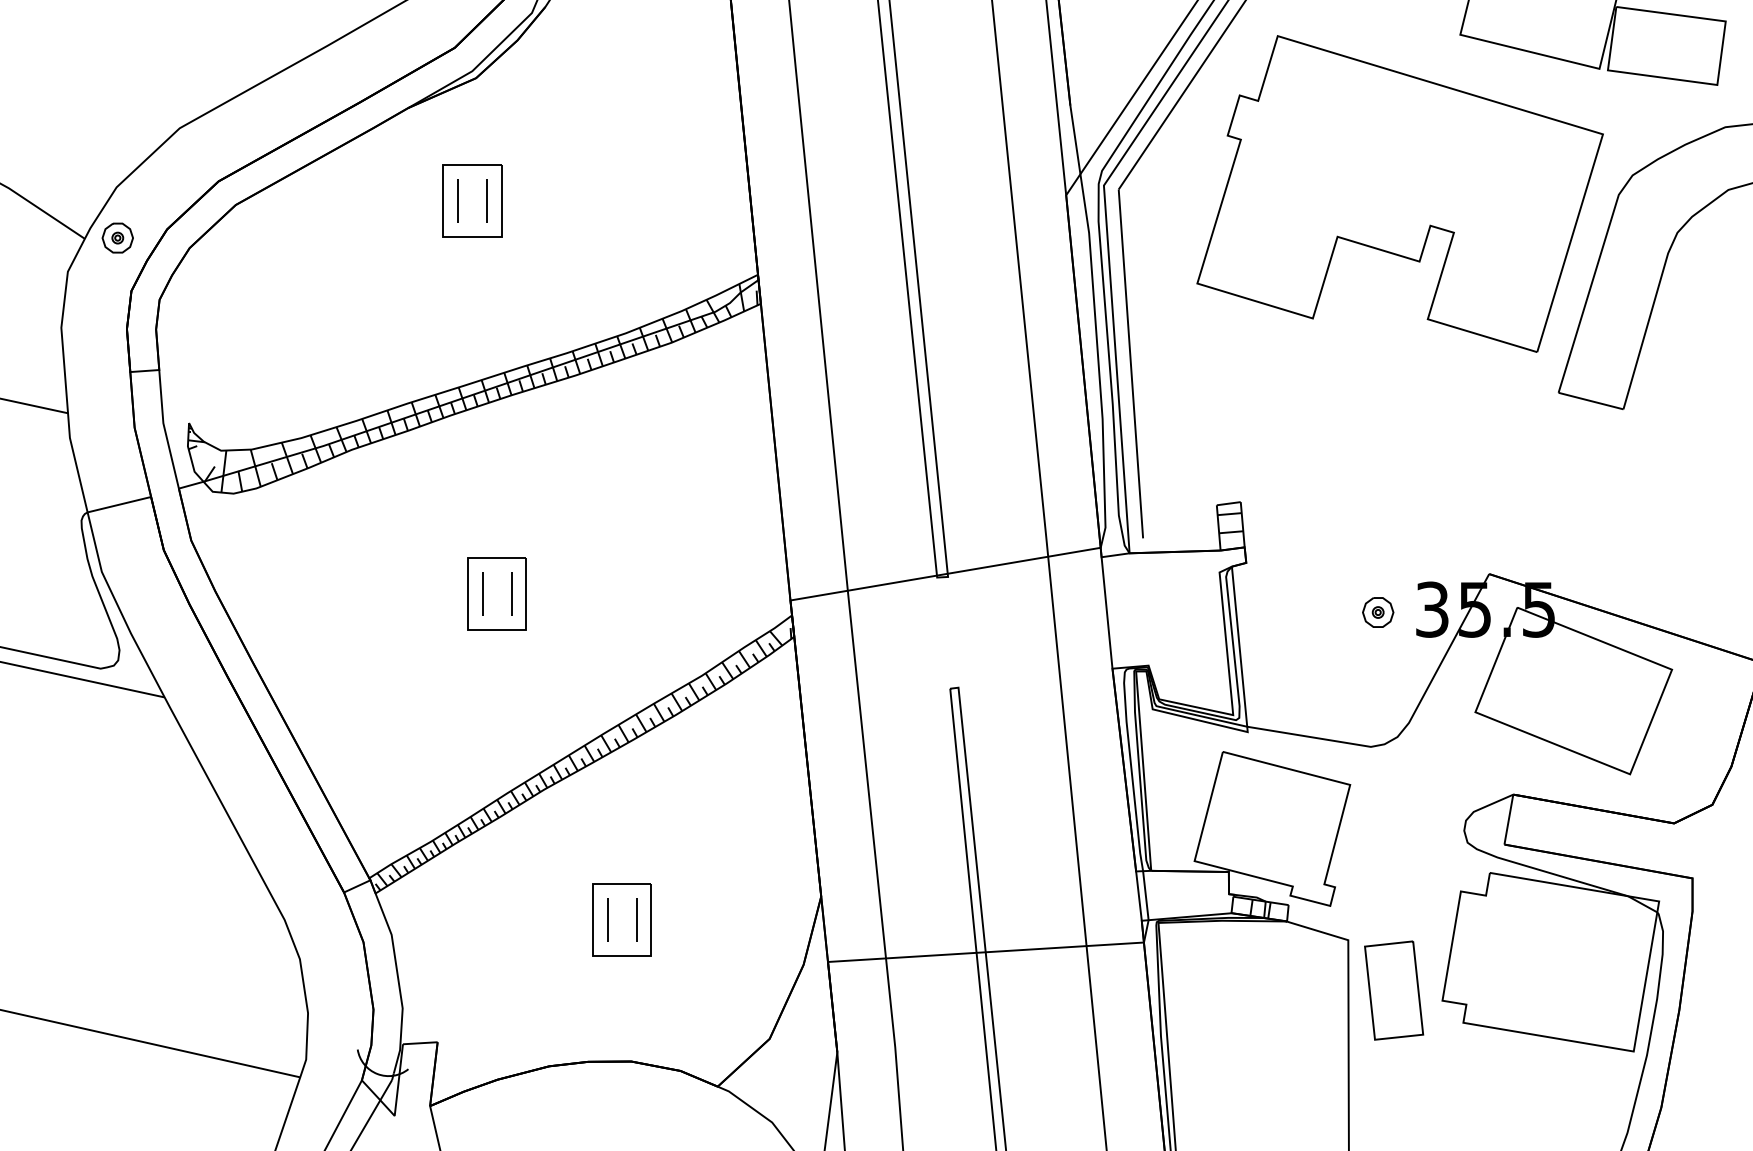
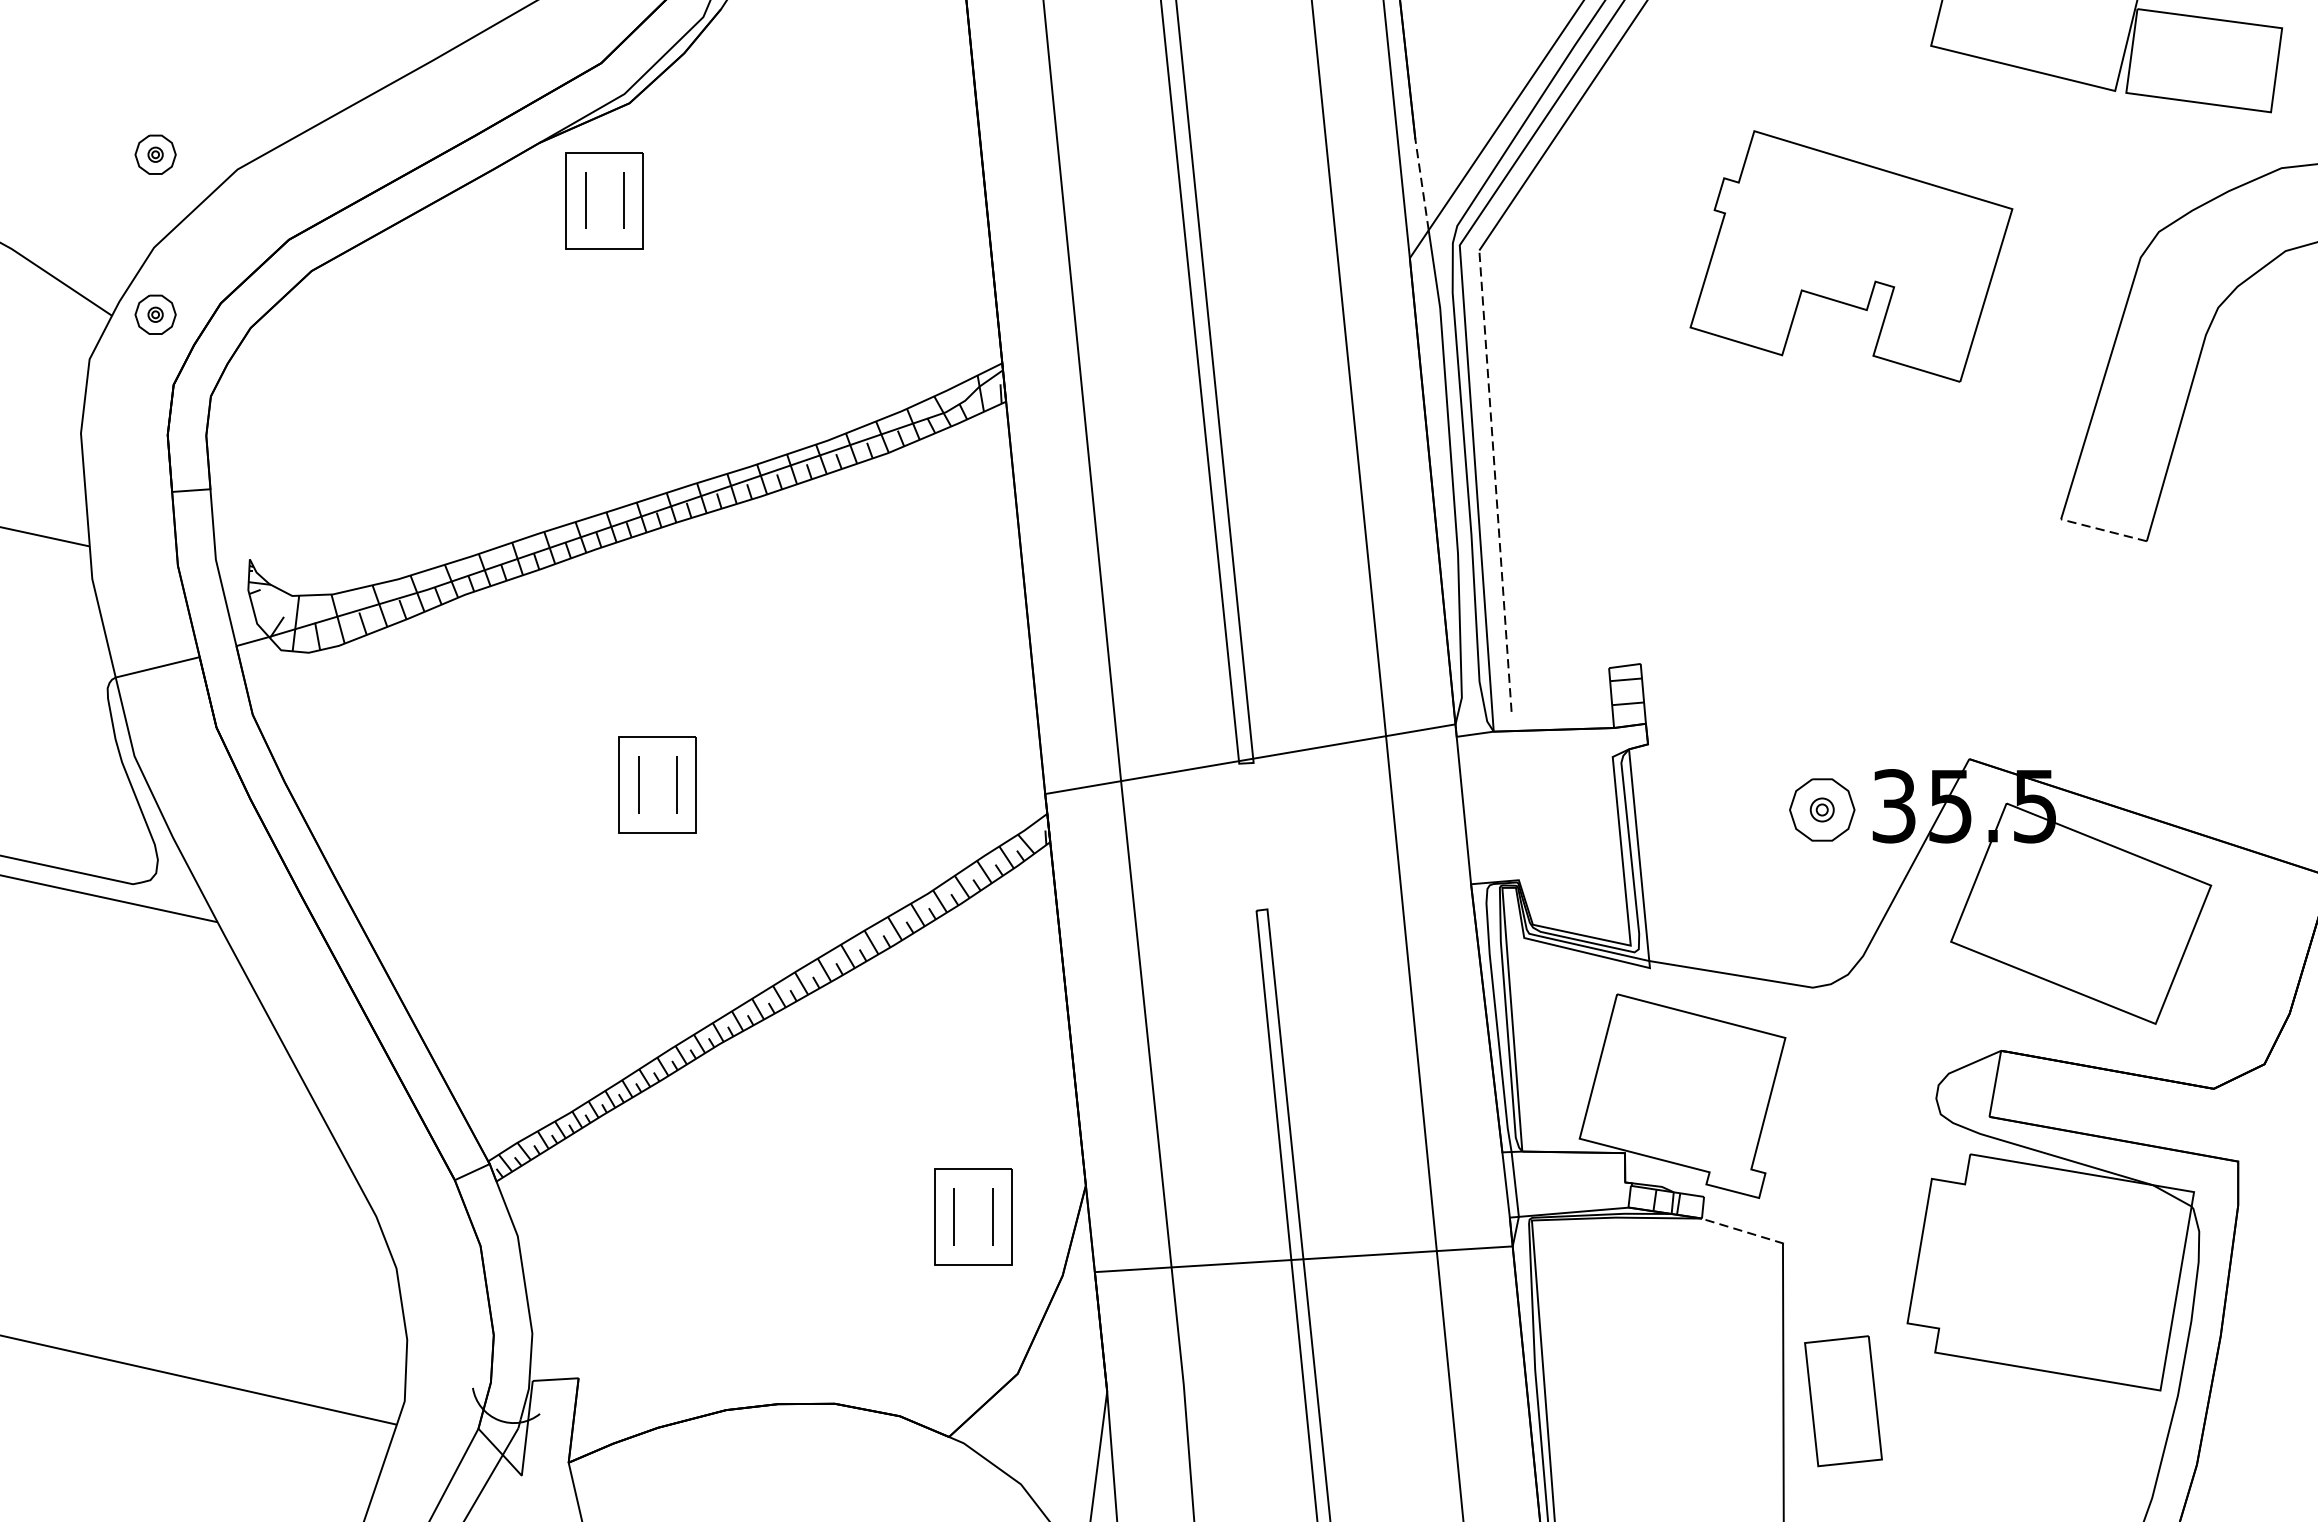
part: (117, 116) -> (155, 153), added
line: (1075, 139) -> (1422, 184), solid -> dashed
part: (1399, 193) -> (1850, 255), size x0.6
part: (472, 200) -> (604, 200), moved
line: (1130, 363) -> (1494, 480), solid -> dashed
line: (1590, 400) -> (2103, 529), solid -> dashed
part: (1378, 612) -> (1822, 809), size x1.6
part: (621, 919) -> (972, 1215), moved
line: (1317, 930) -> (1742, 1230), solid -> dashed
part: (1394, 990) -> (1844, 1401), moved

